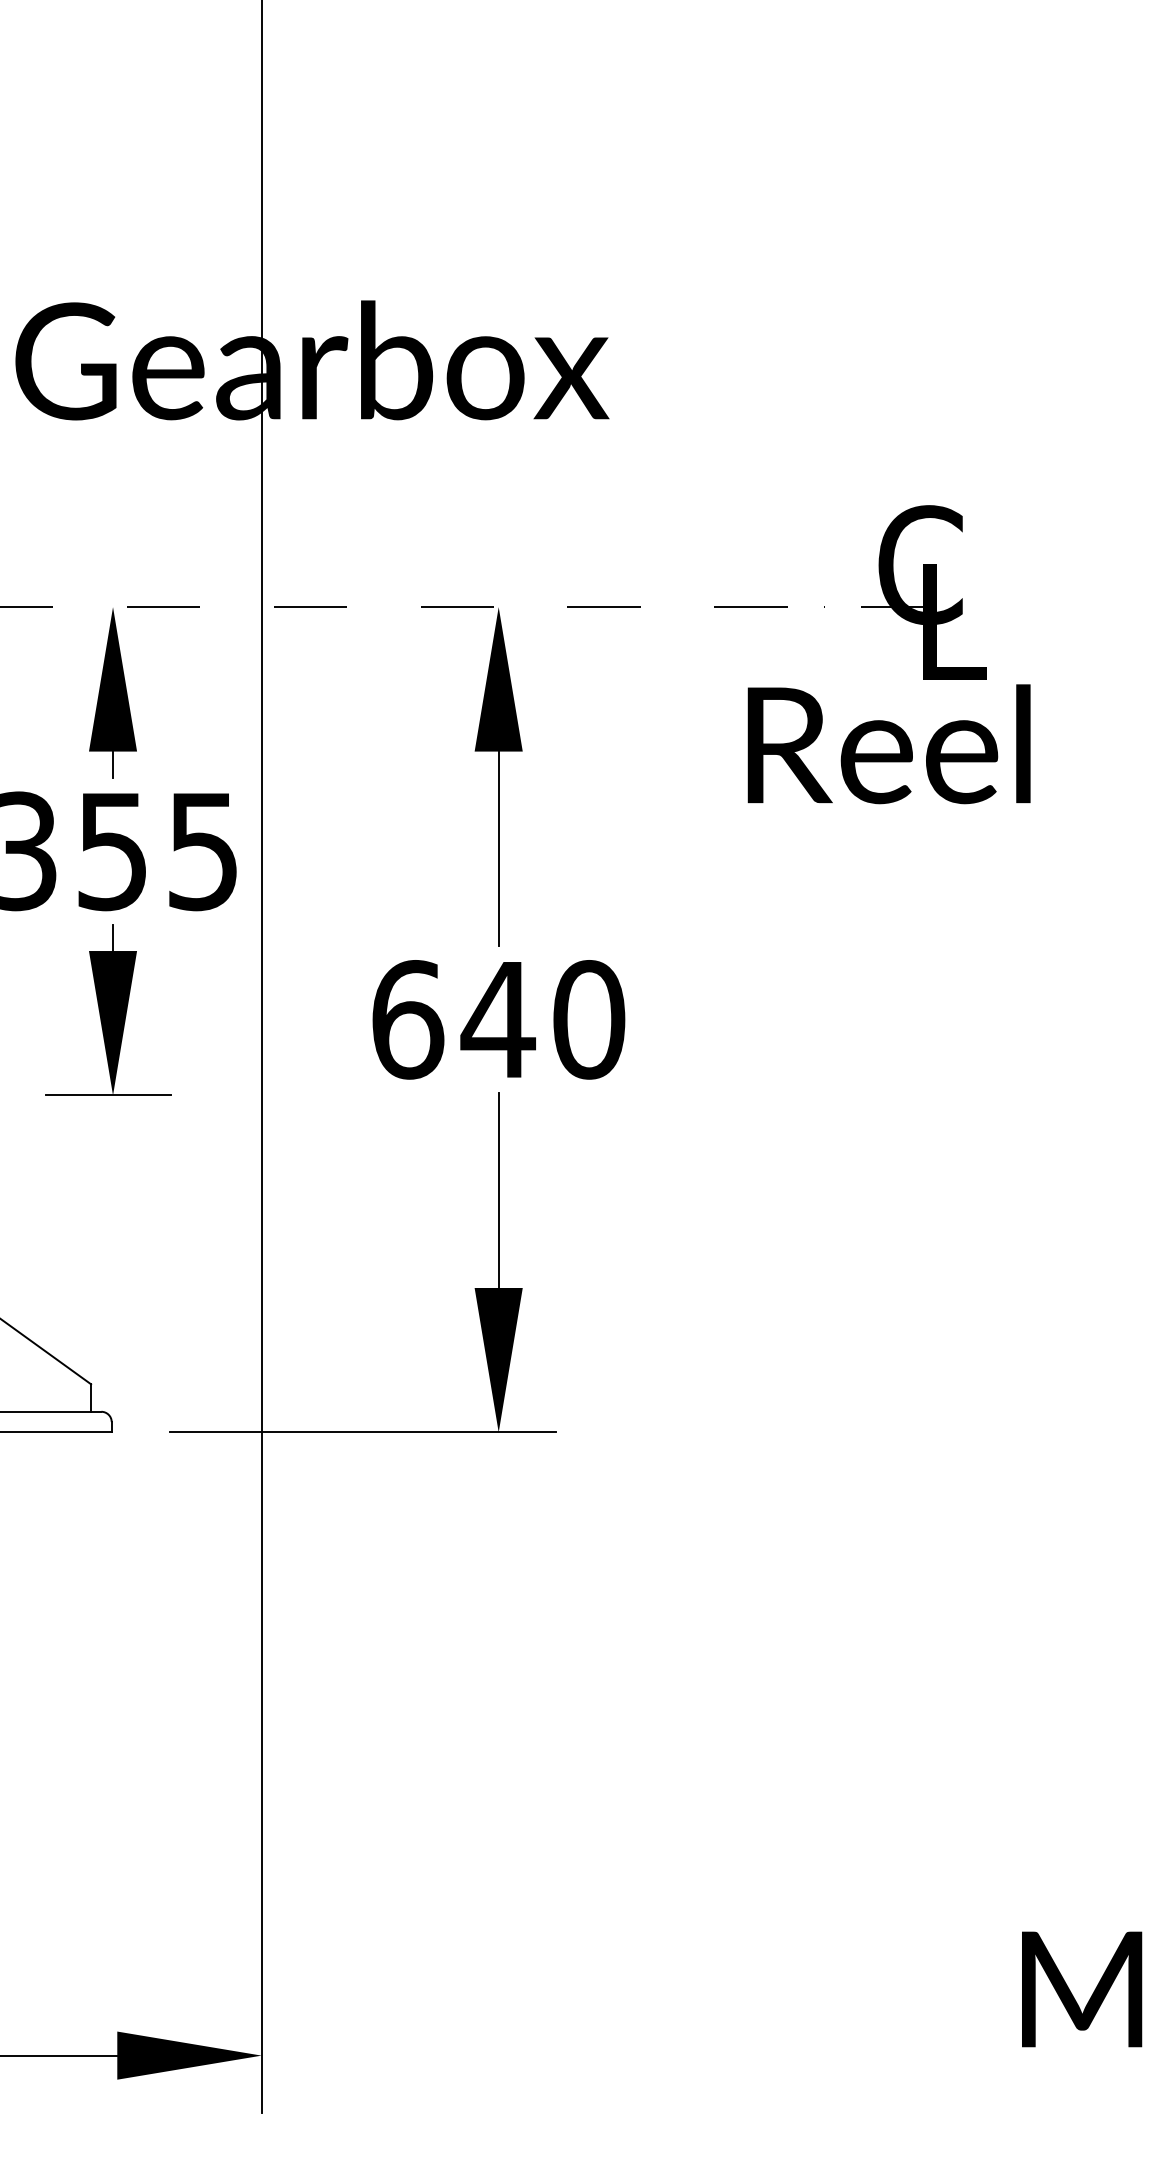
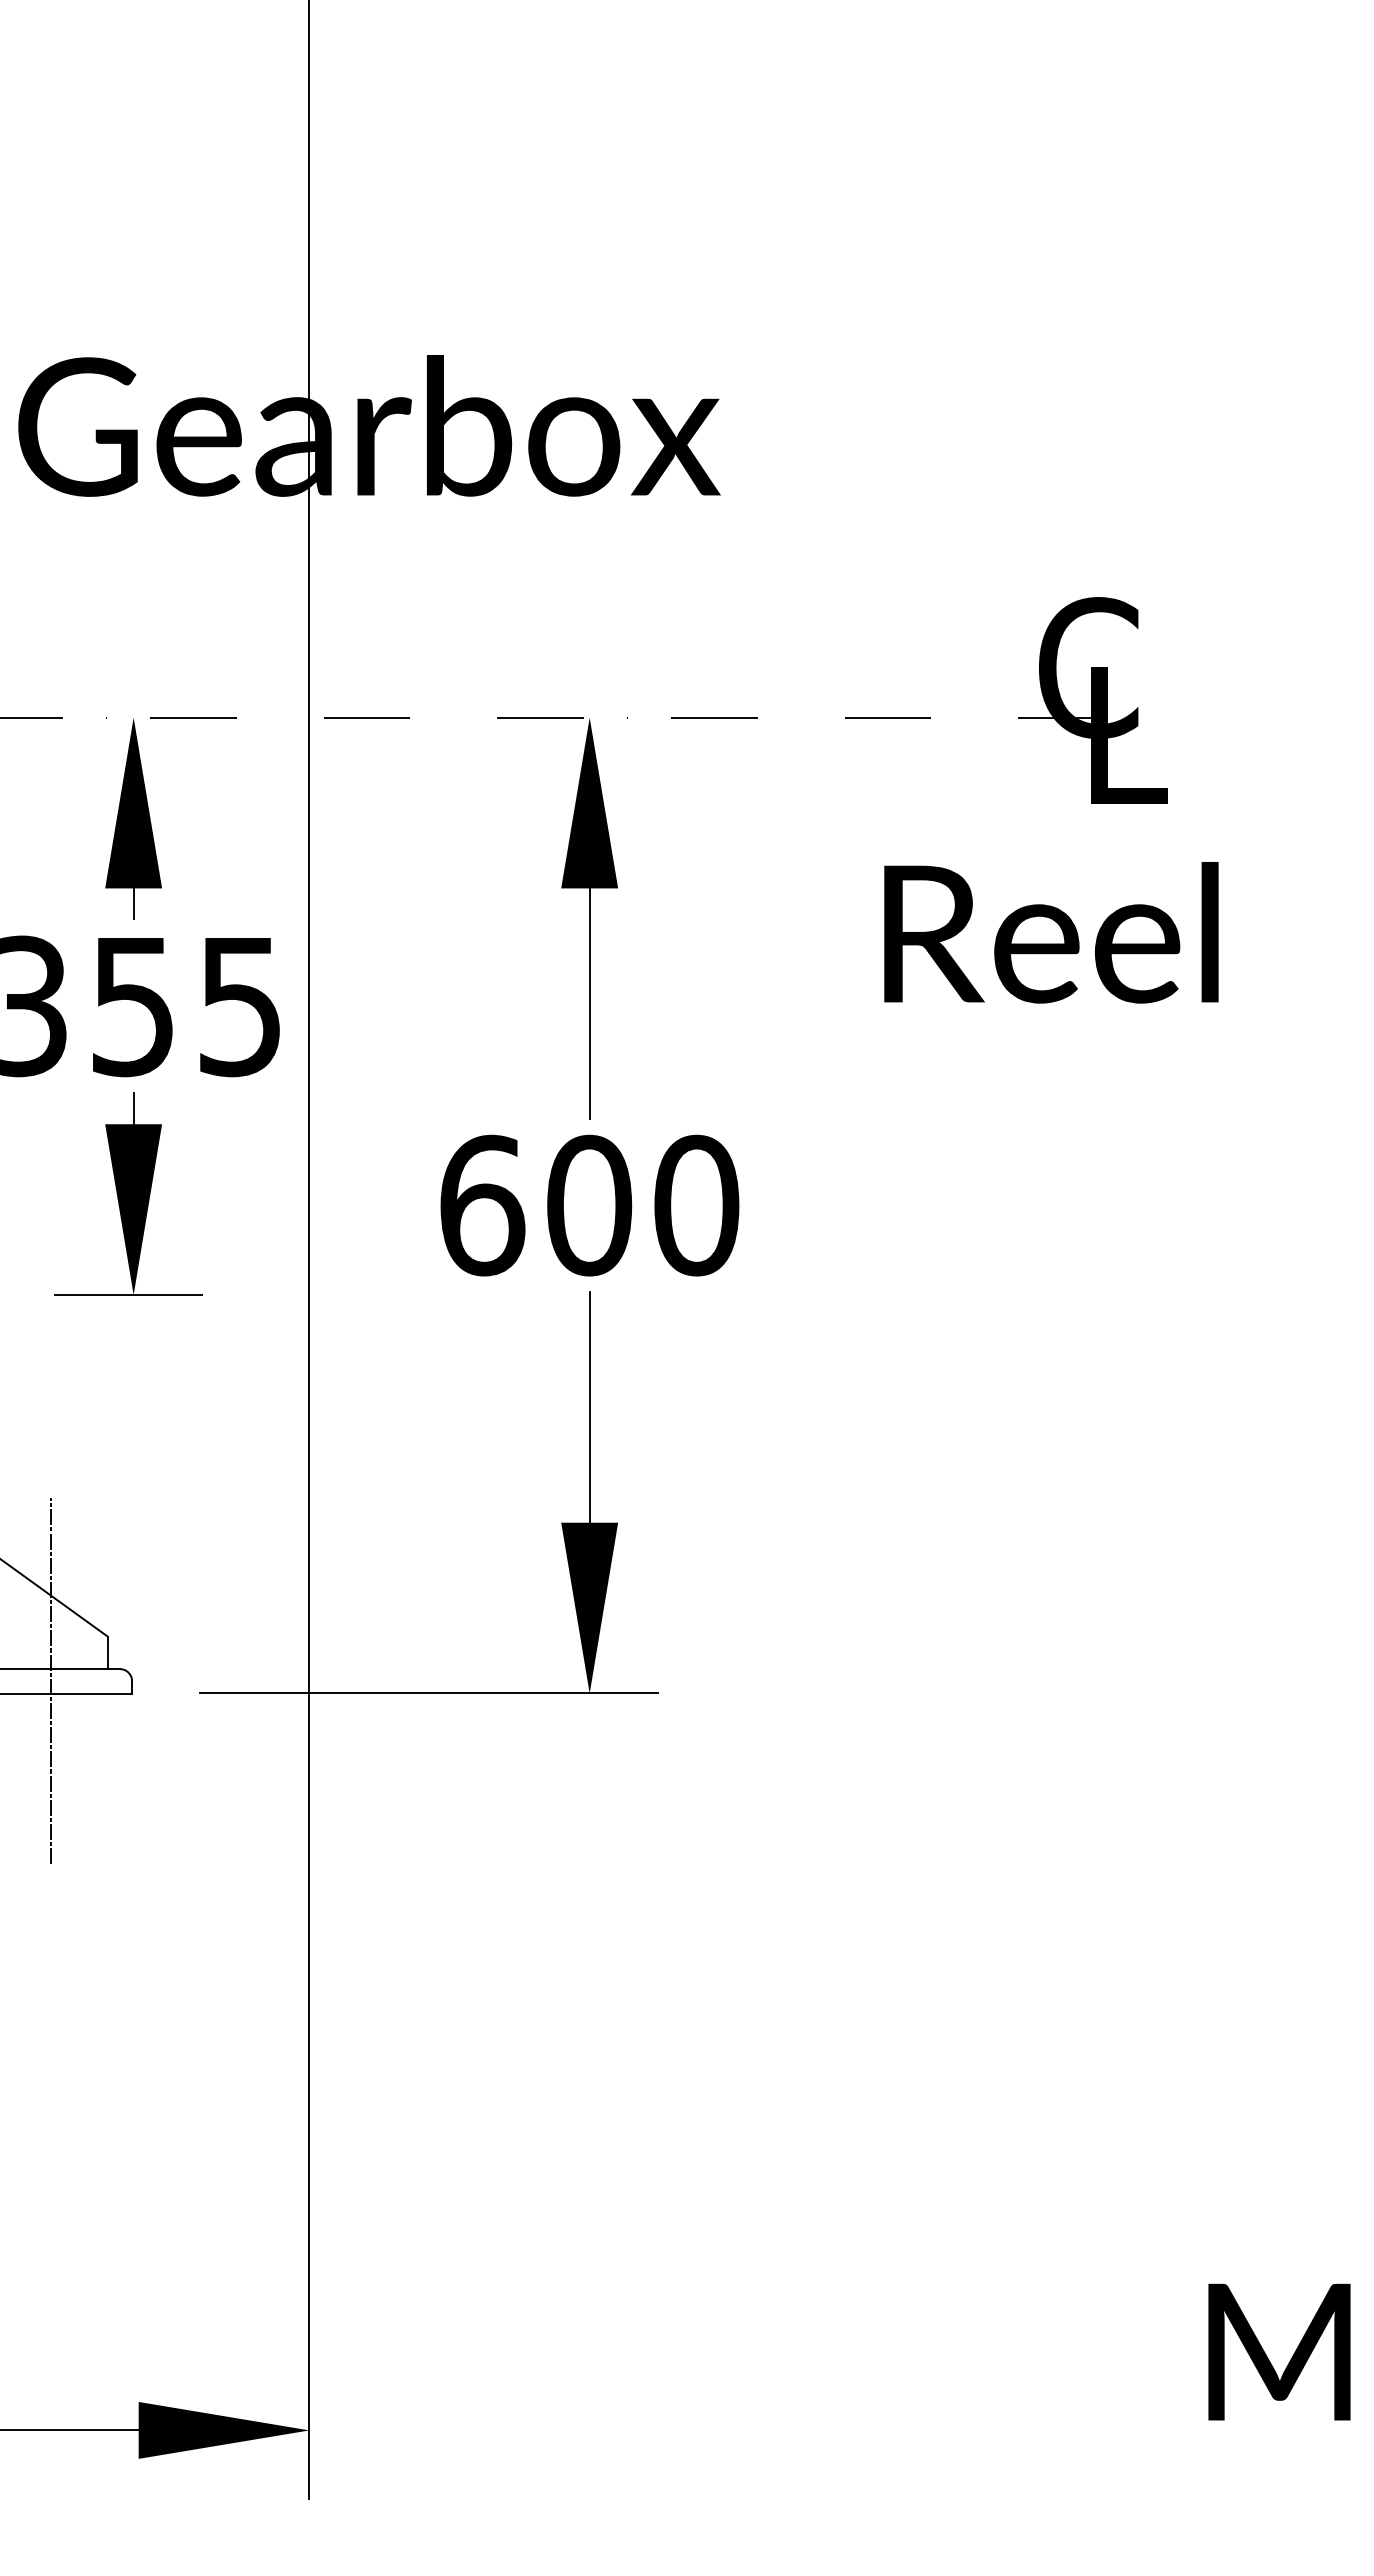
text: (889, 744) -> (1051, 932), moved
text: (497, 1019) -> (588, 1205), 640 -> 600
line: (42, 1422) -> (50, 1681), added

